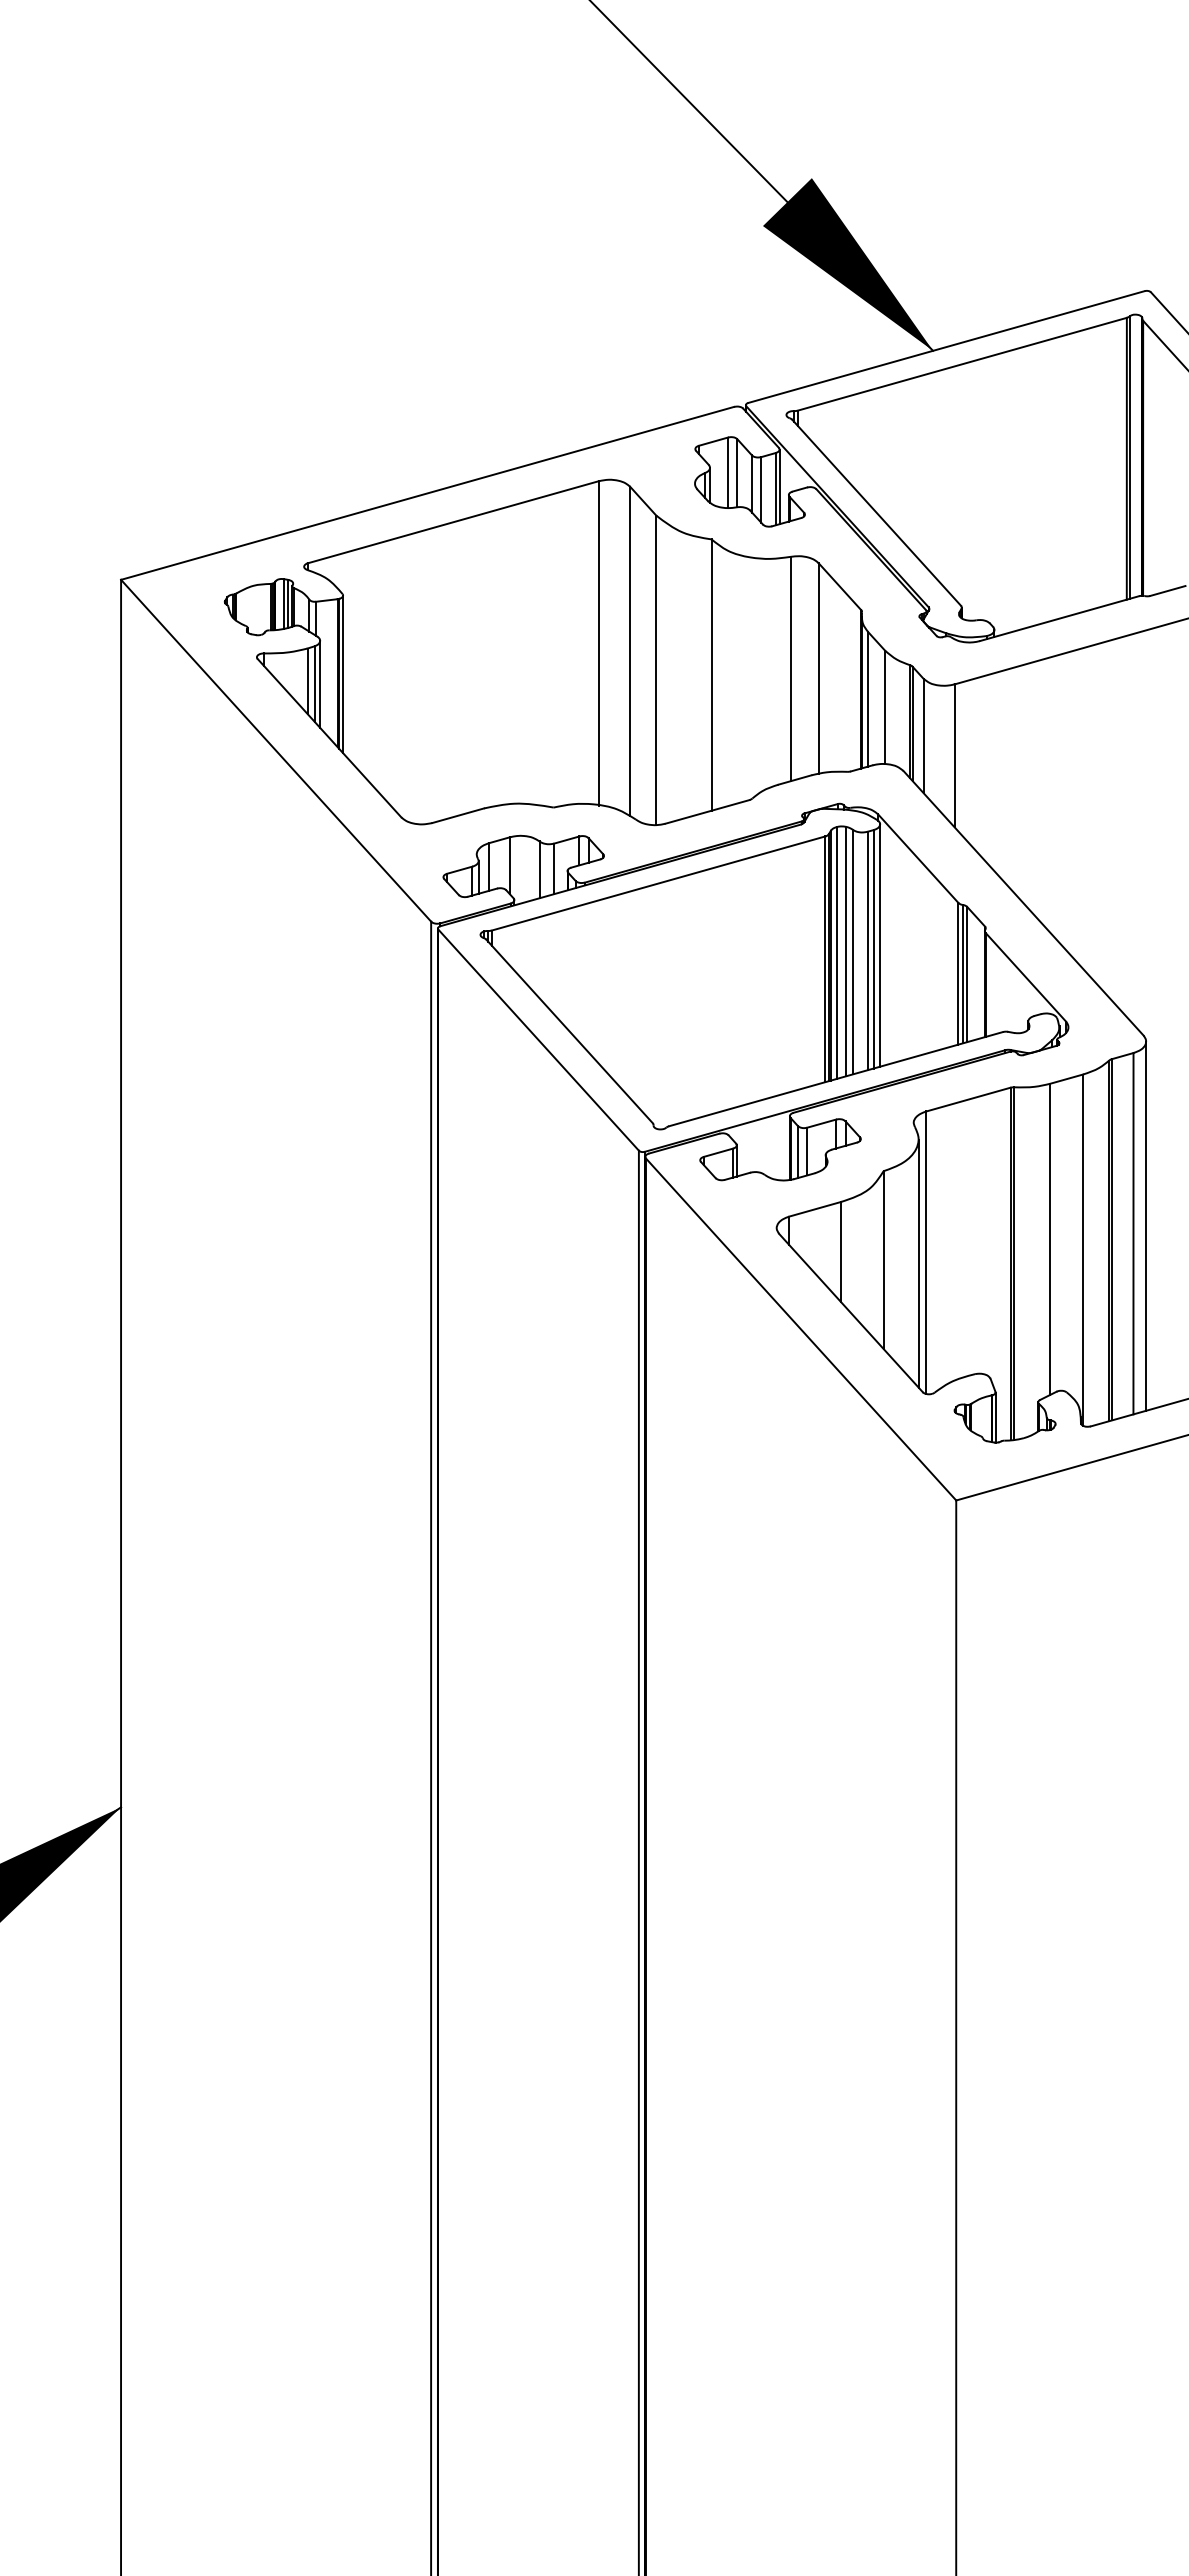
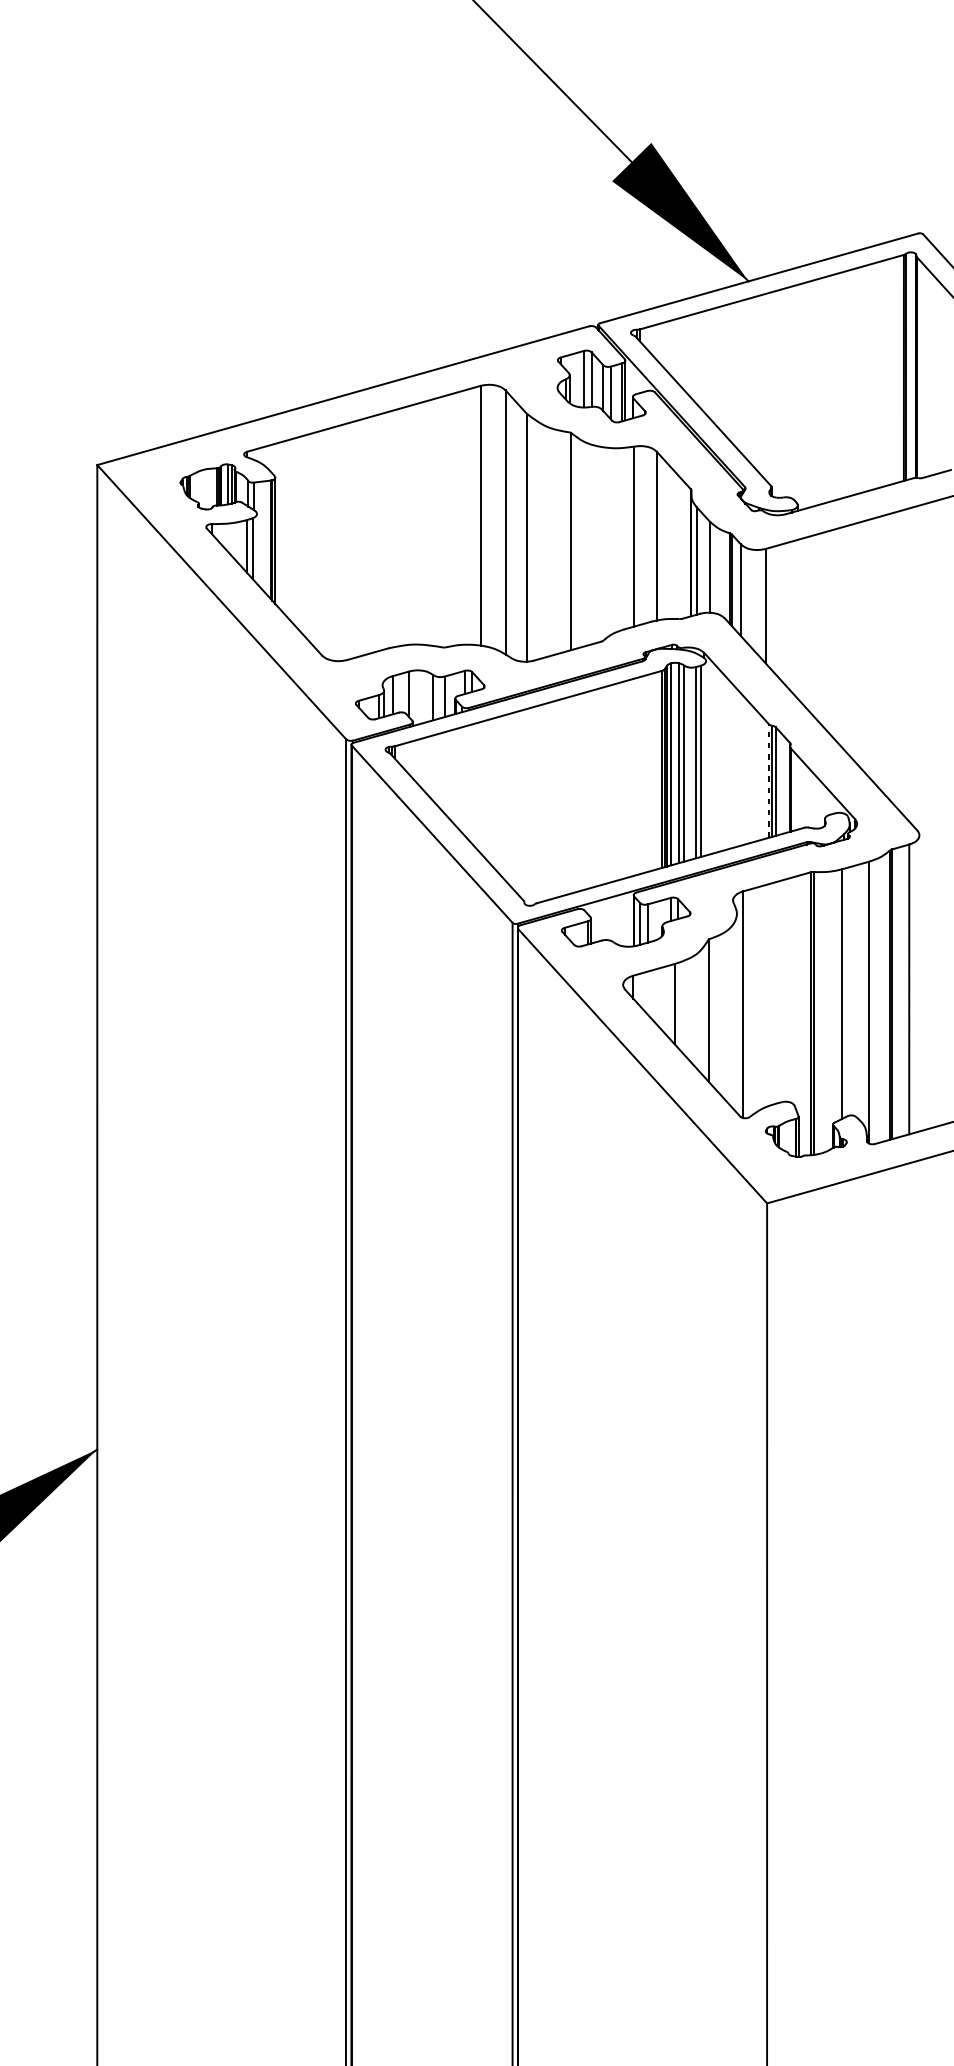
line: (320, 683) -> (257, 548), removed
line: (880, 945) -> (706, 758), removed
line: (958, 973) -> (768, 780), solid -> dashed
line: (1146, 1225) -> (919, 982), removed
line: (918, 1263) -> (736, 1013), removed

